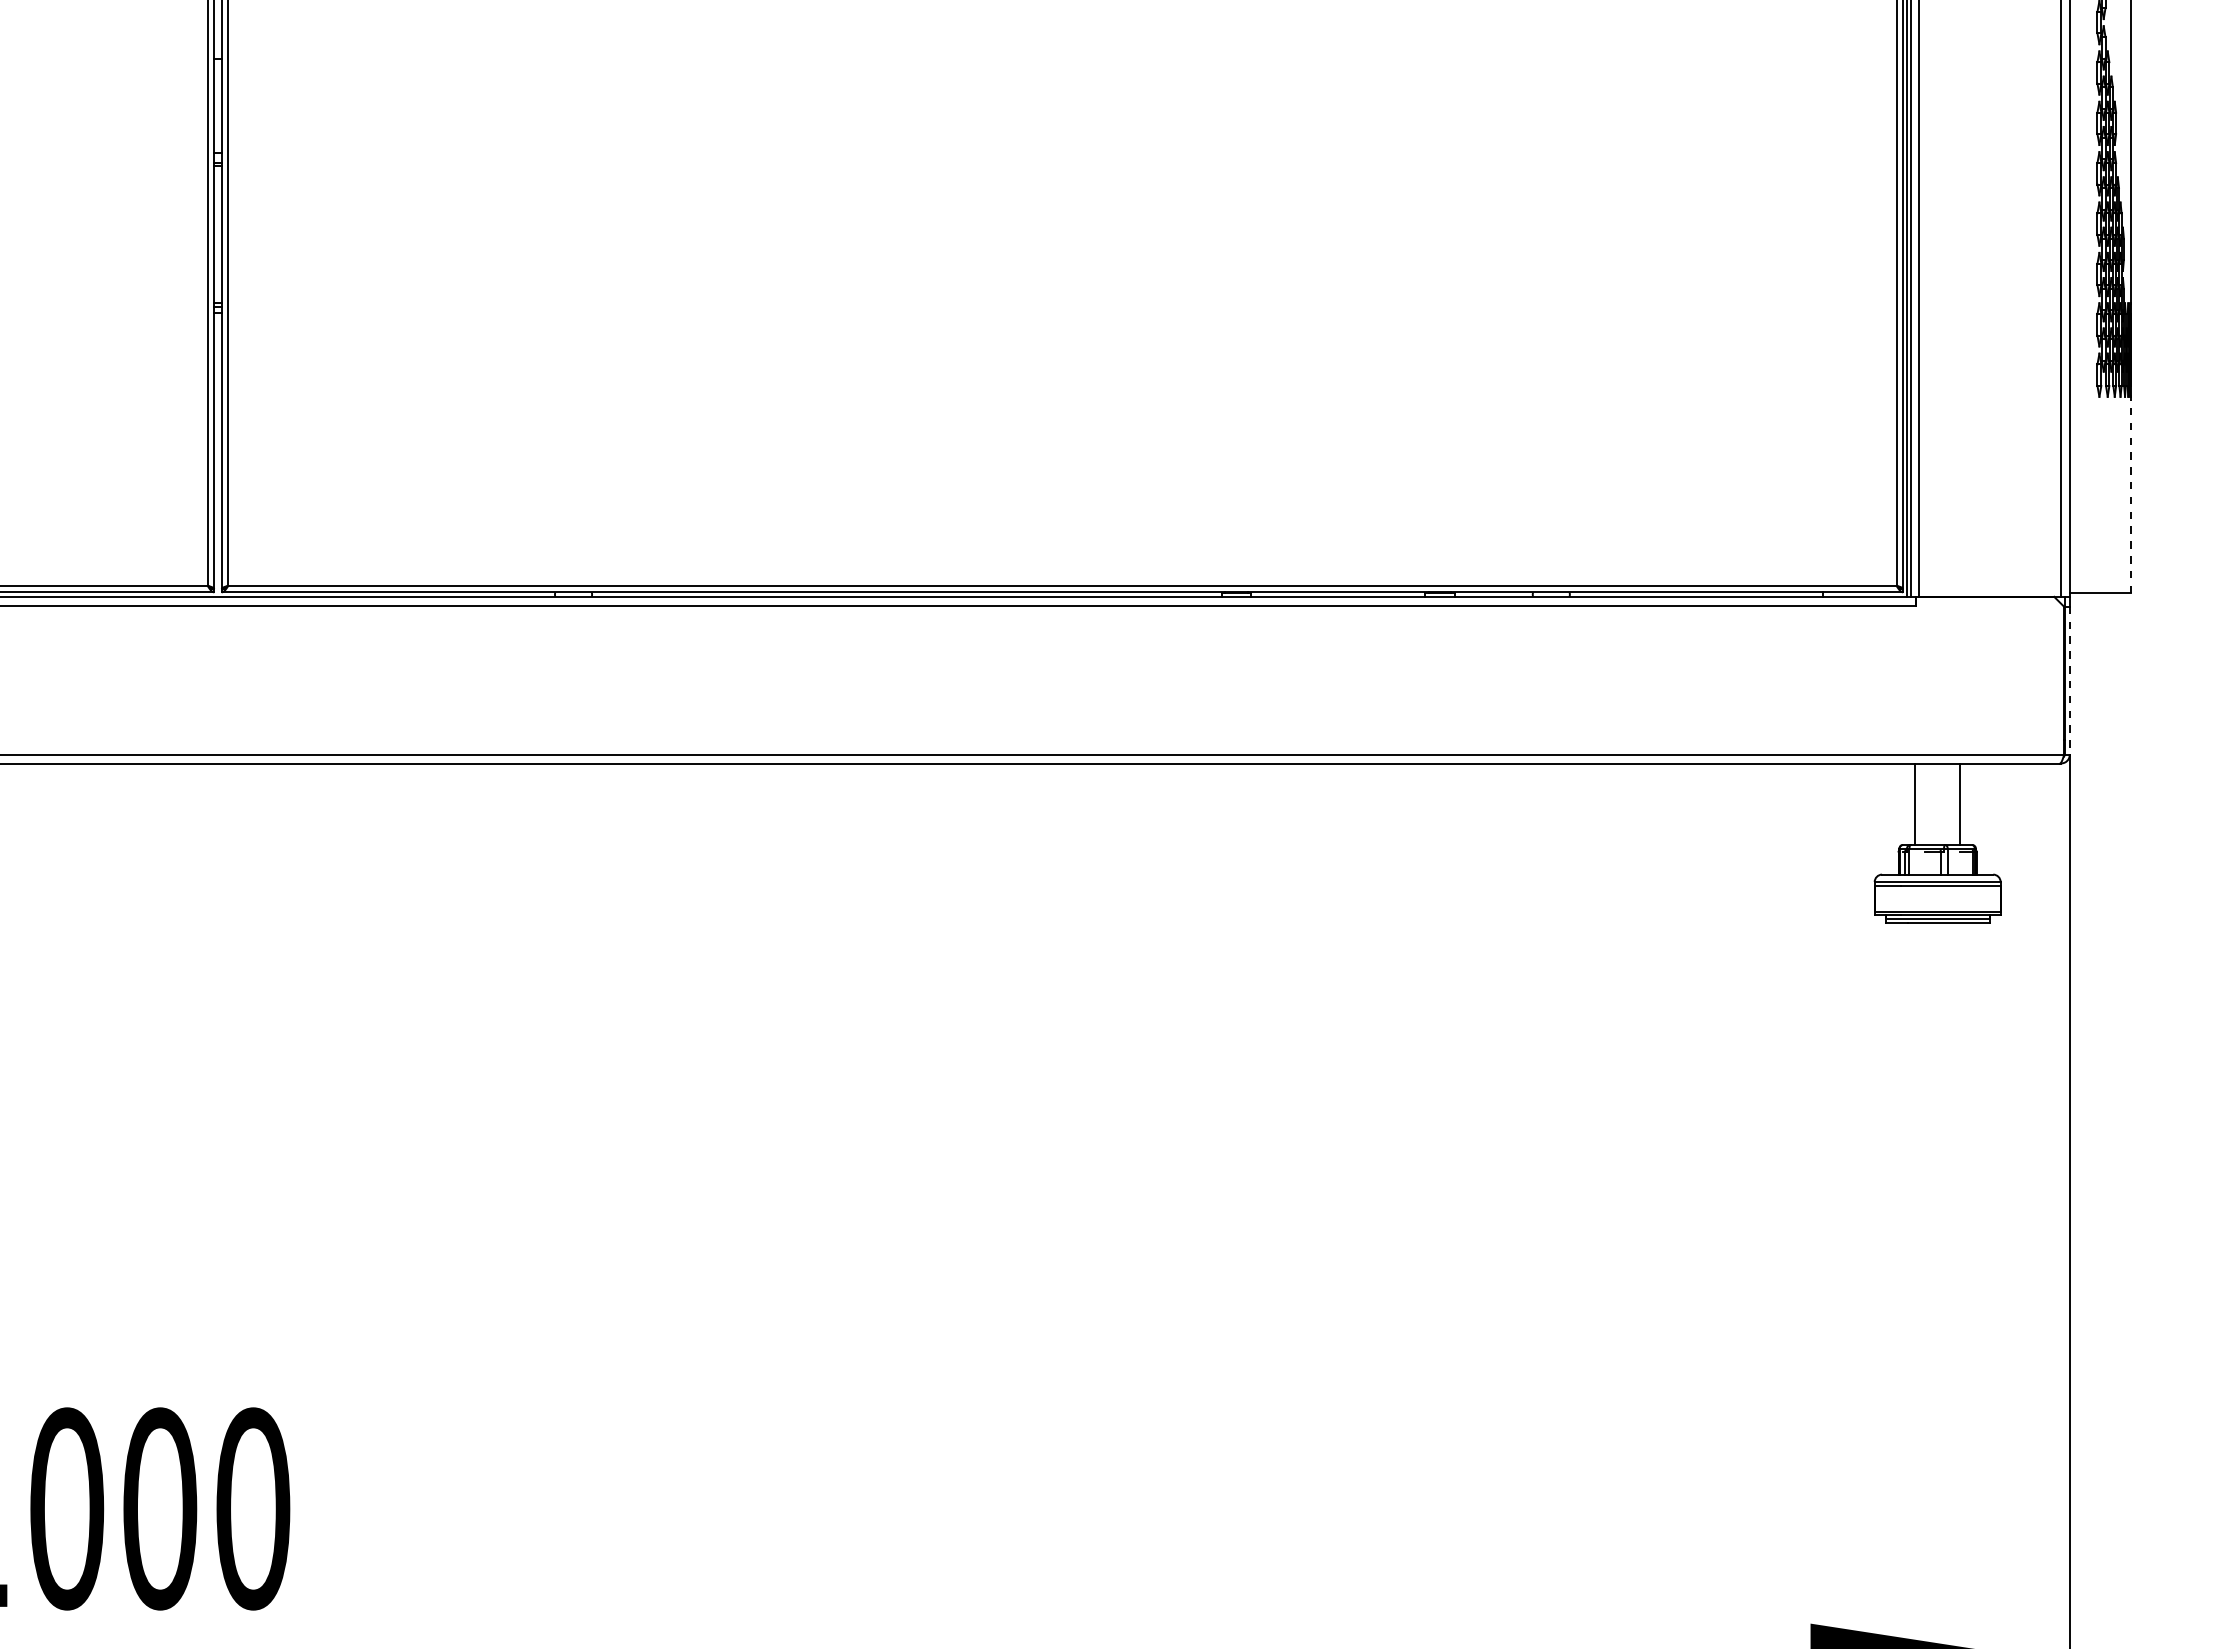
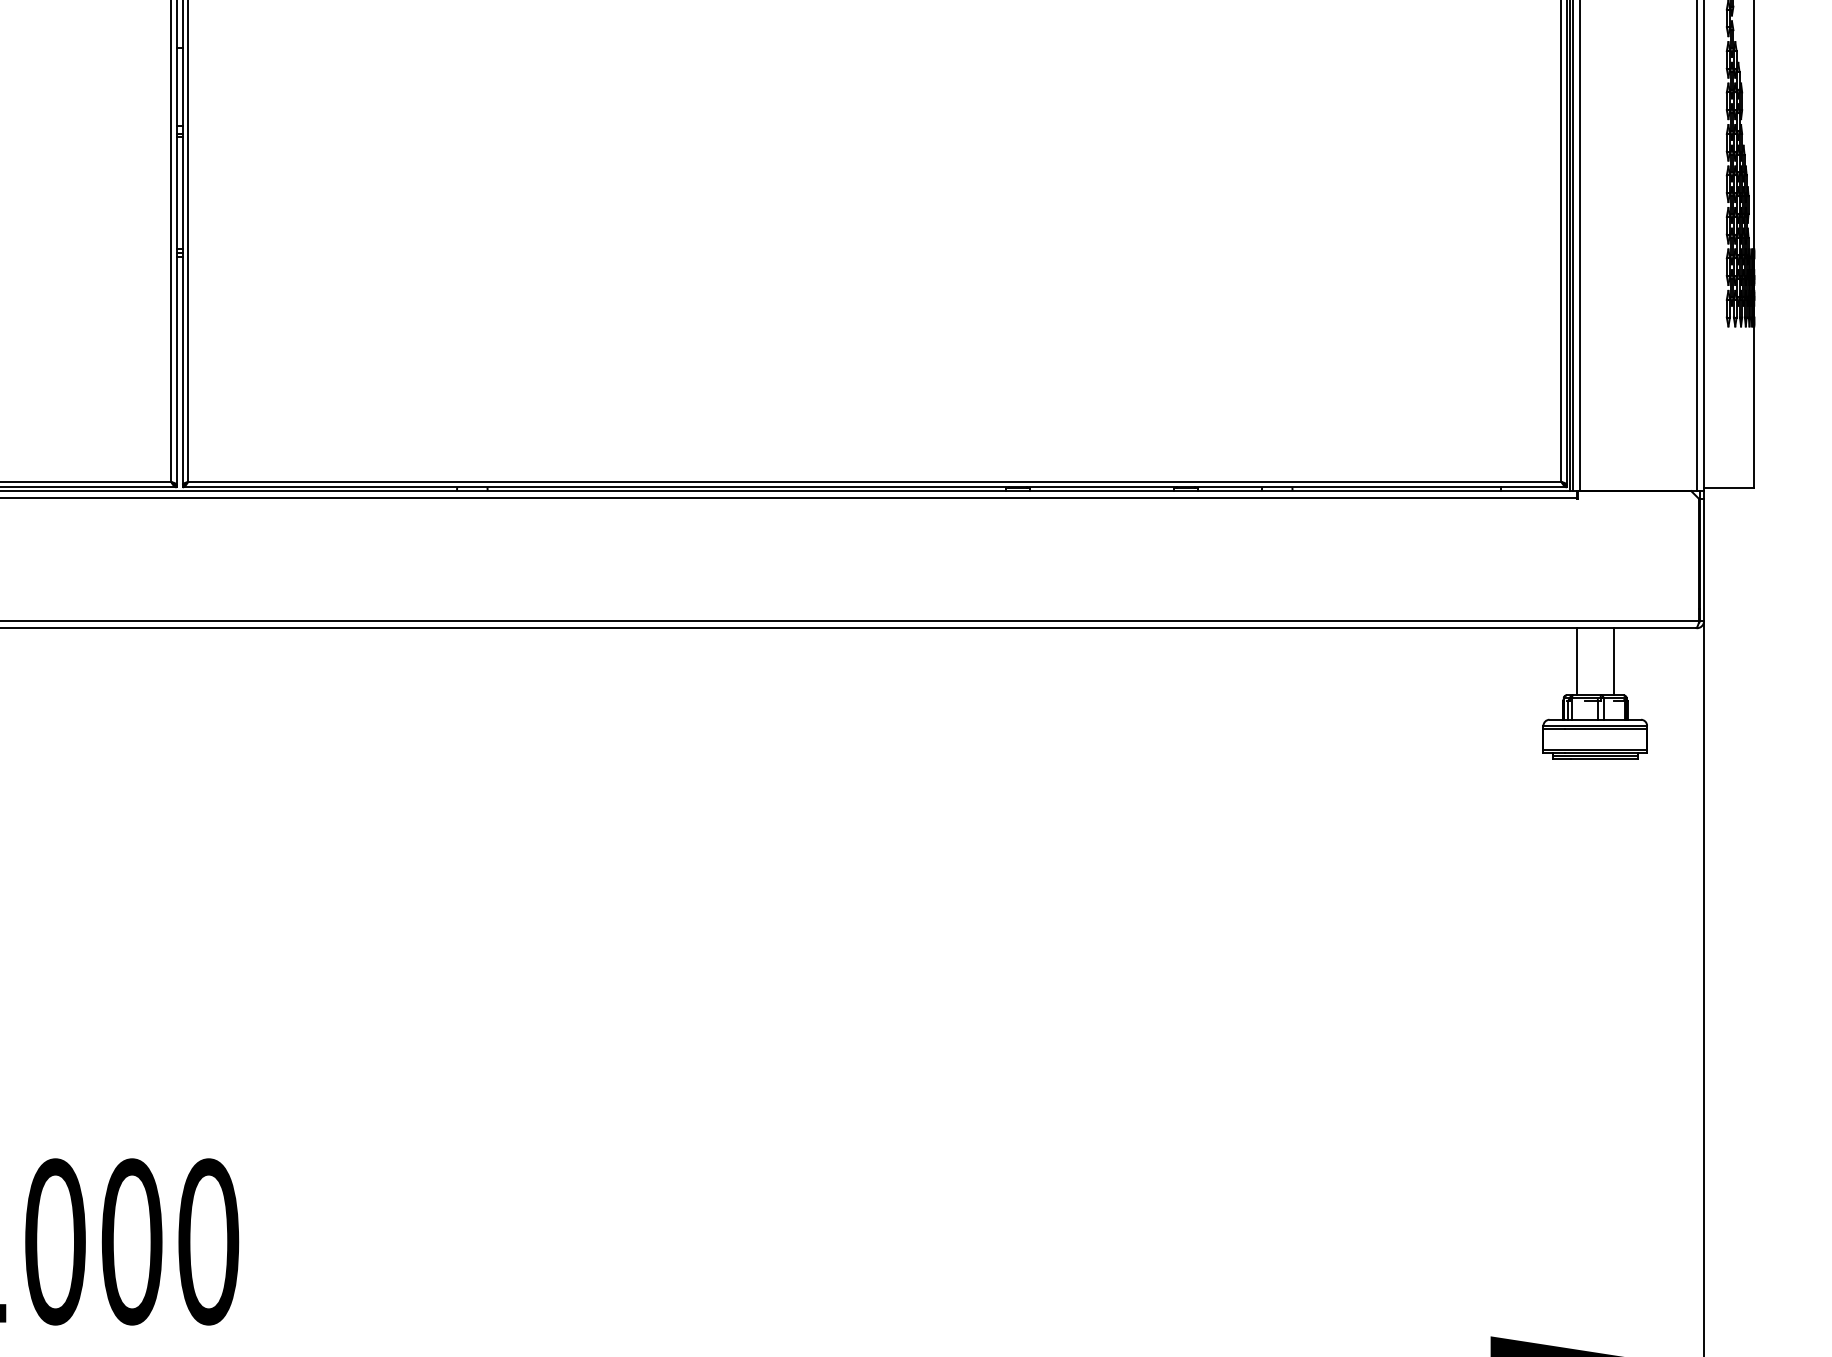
line: (2130, 494) -> (1754, 406), dashed -> solid
line: (2069, 680) -> (1703, 559), dashed -> solid

